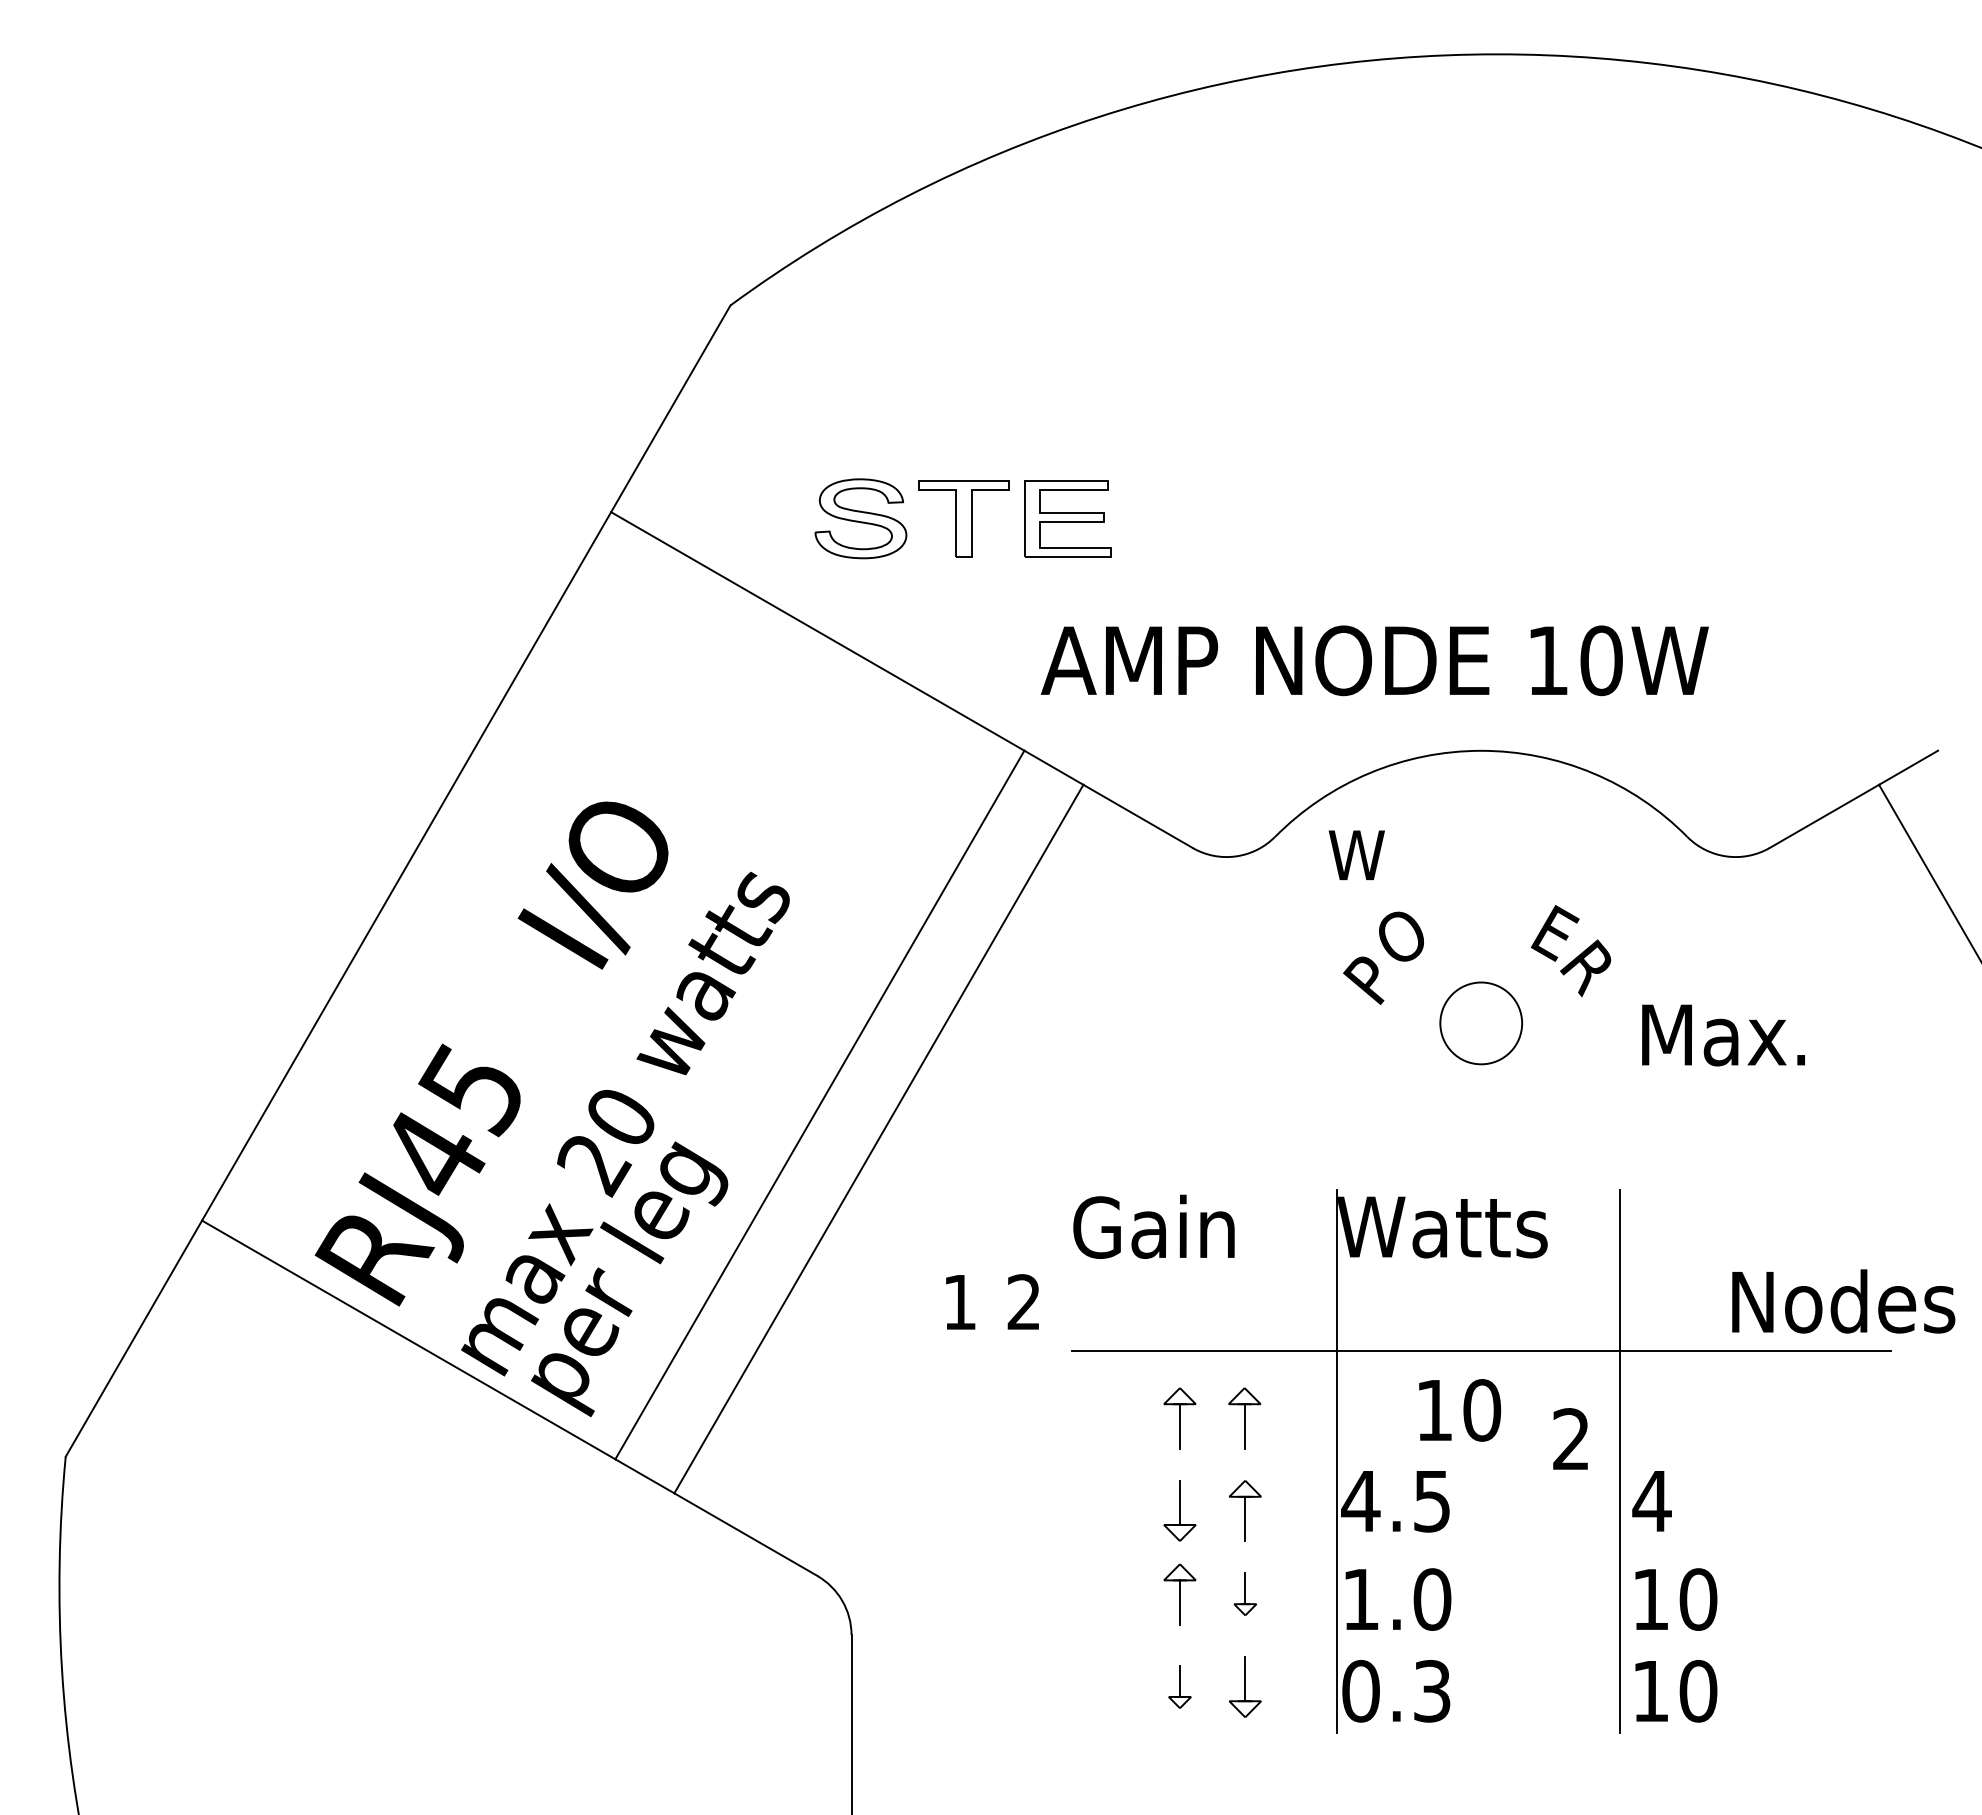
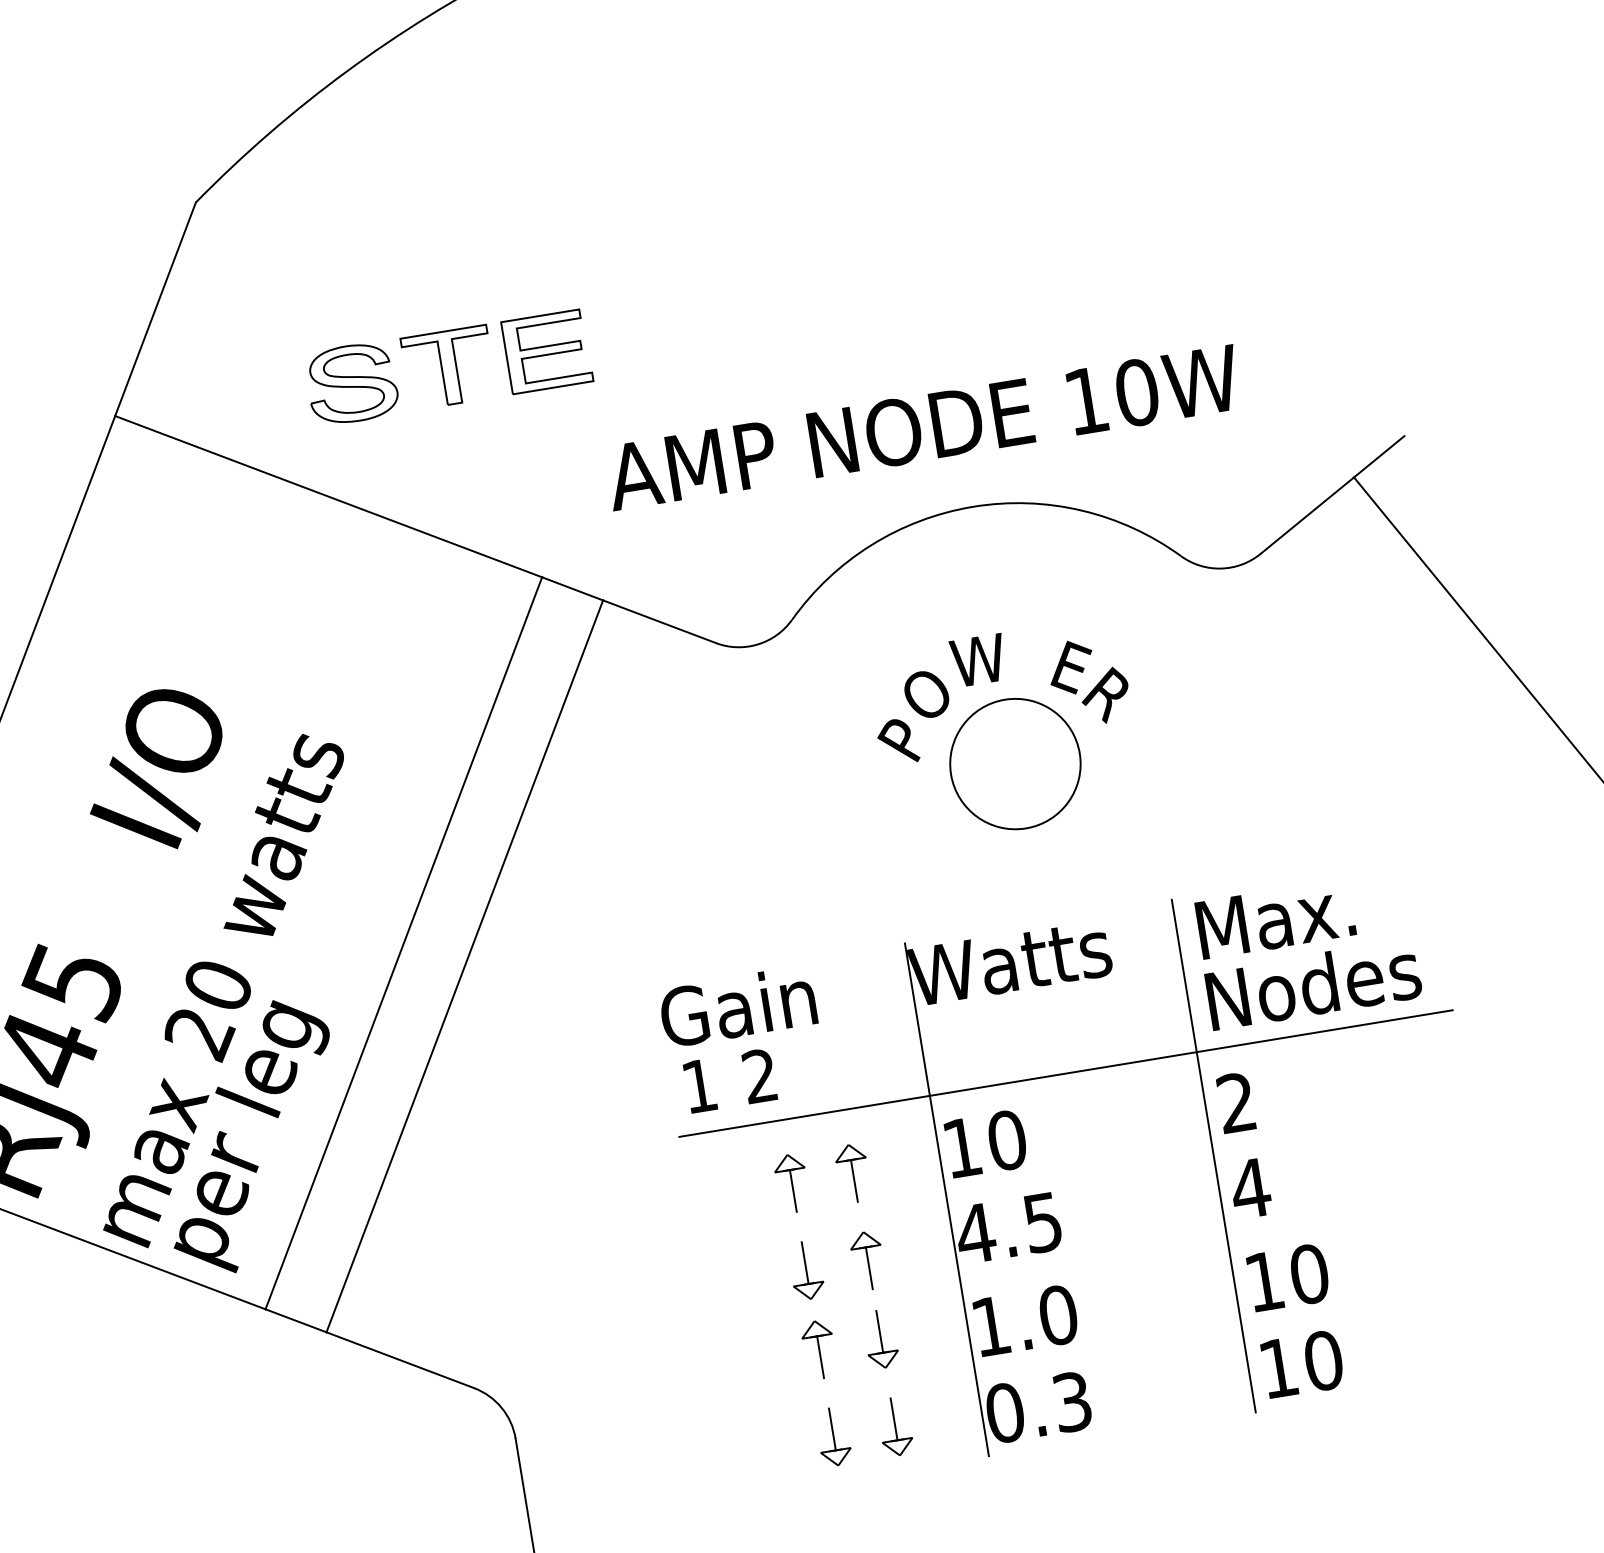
text: (1374, 660) -> (922, 427), moved
text: (1356, 855) -> (978, 660), moved
circle: (1481, 1023) -> (1015, 764), size x1.67
text: (1723, 1035) -> (1275, 919), moved
text: (992, 1301) -> (730, 1080), moved
text: (1843, 1301) -> (1313, 984), moved
text: (1460, 1410) -> (986, 1143), moved
text: (1570, 1438) -> (1235, 1102), moved
part: (1245, 1593) -> (881, 1338), size x1.43
part: (1179, 1686) -> (833, 1436), size x1.43

